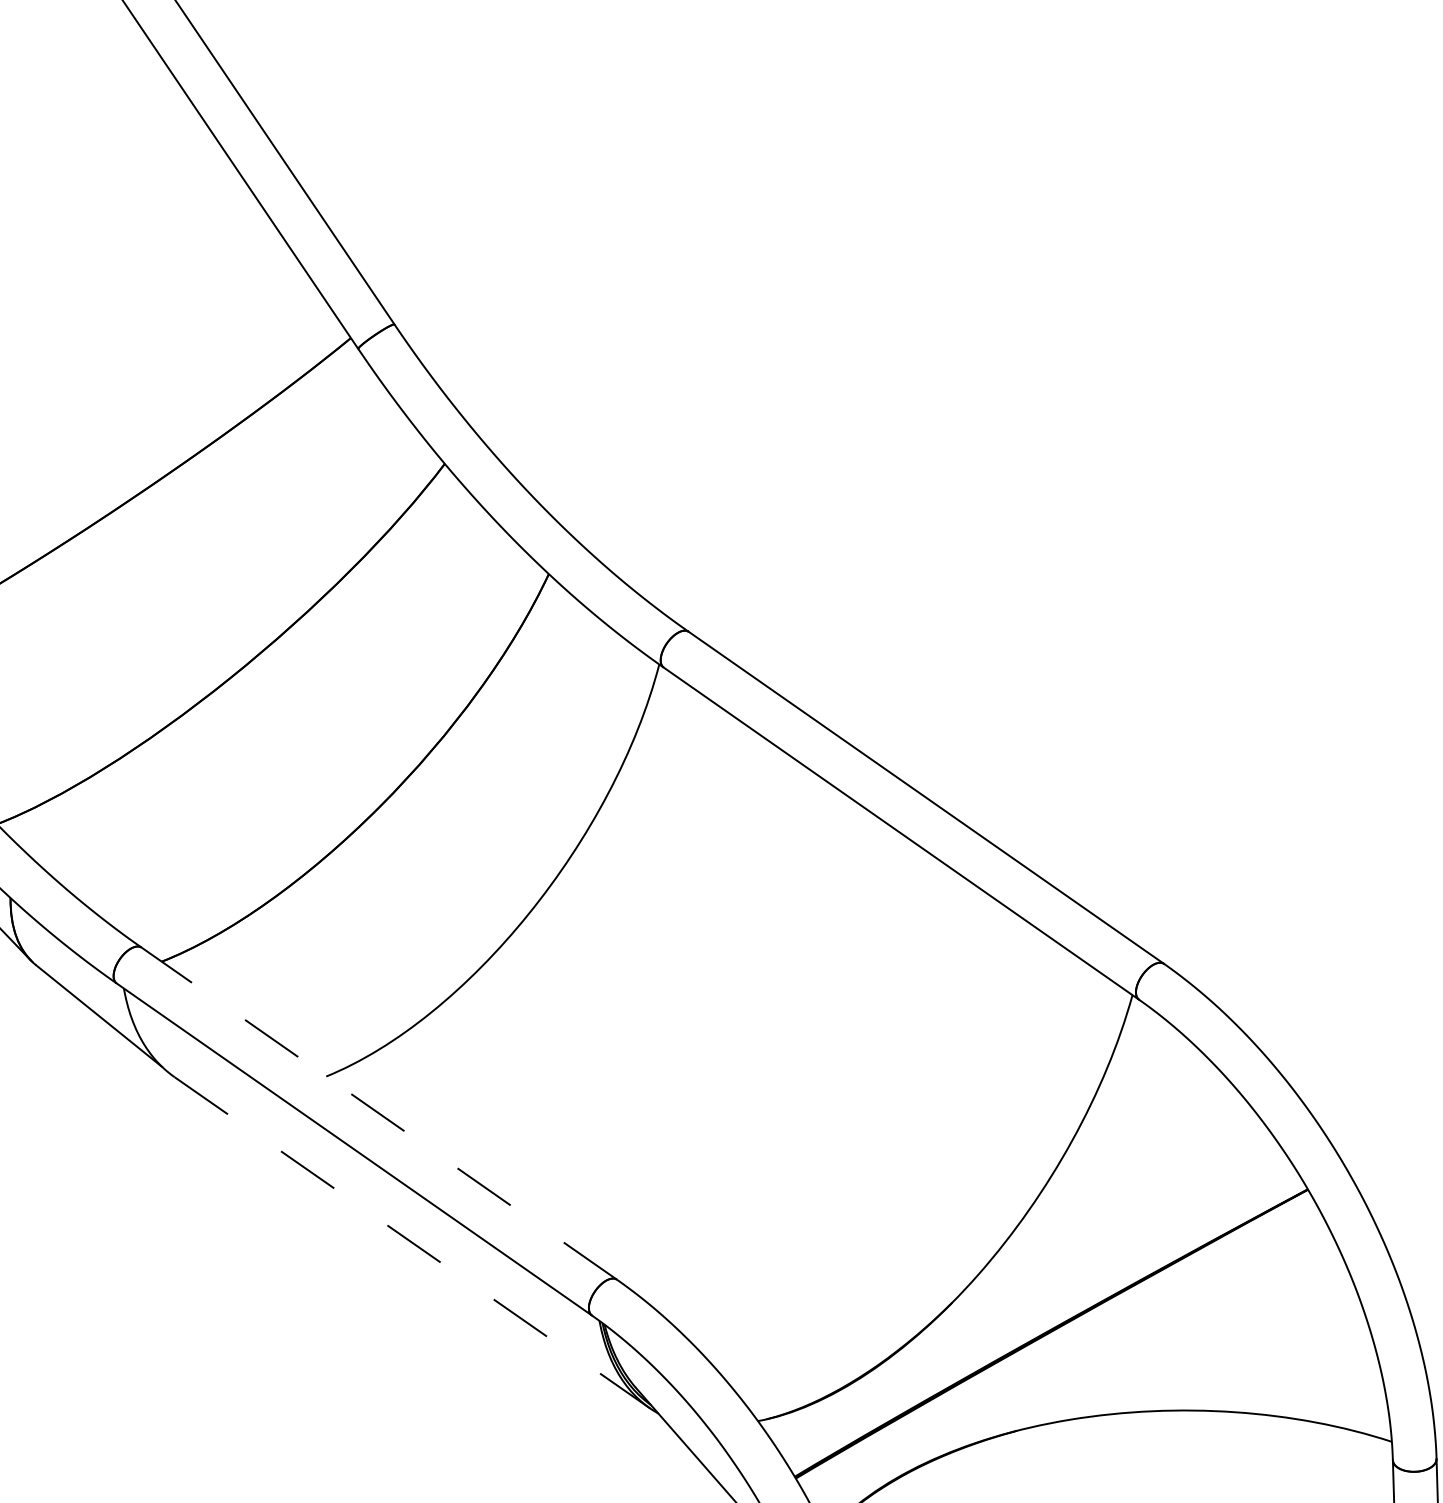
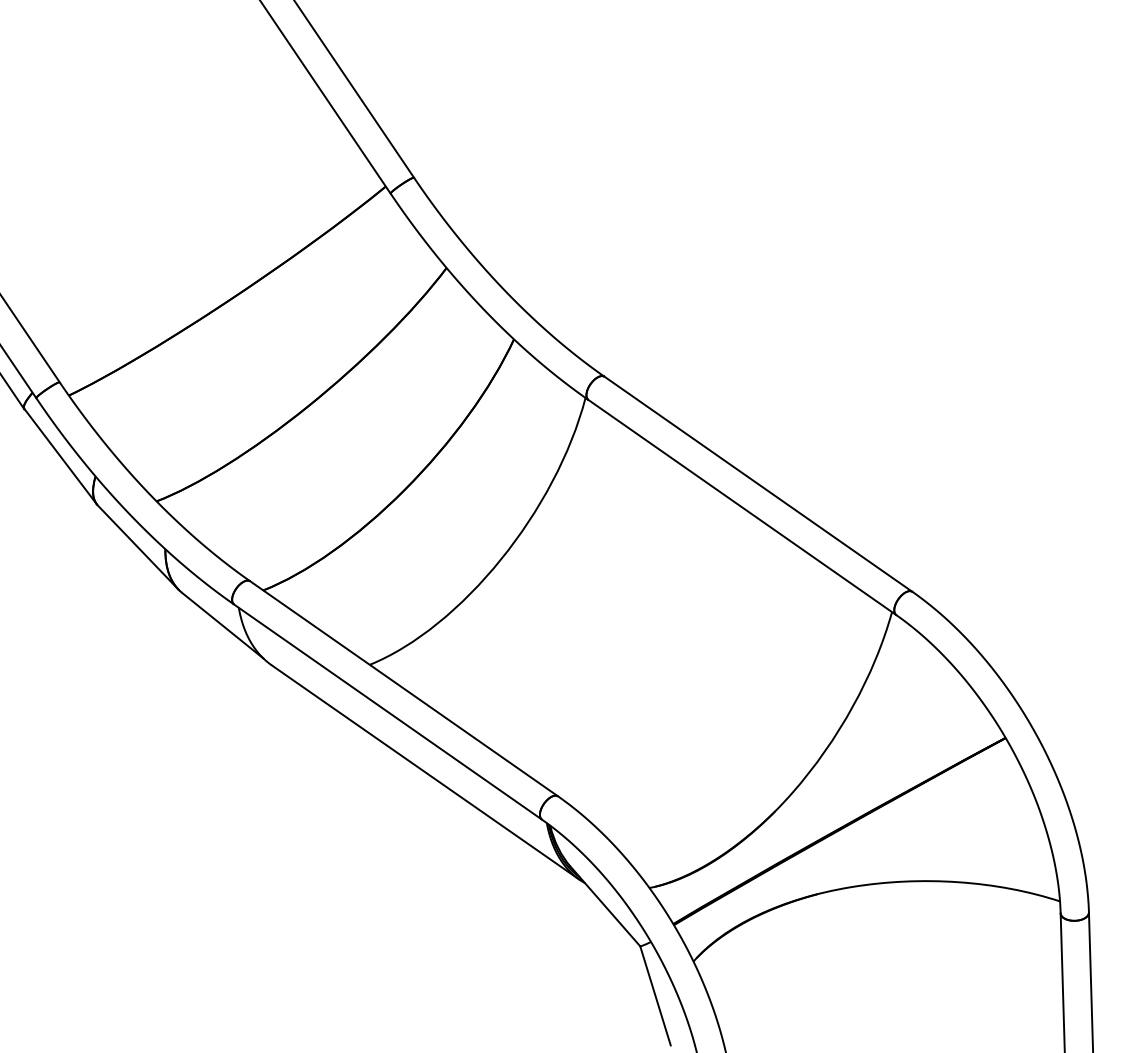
line: (379, 1113) -> (404, 688), dashed -> solid
line: (412, 1242) -> (425, 772), dashed -> solid

